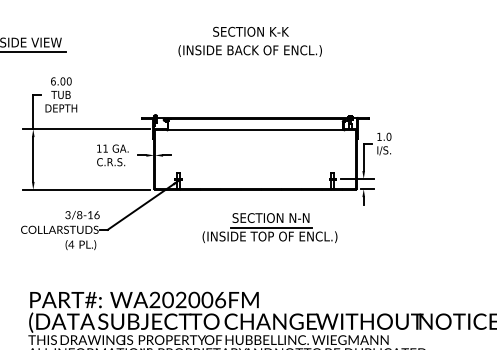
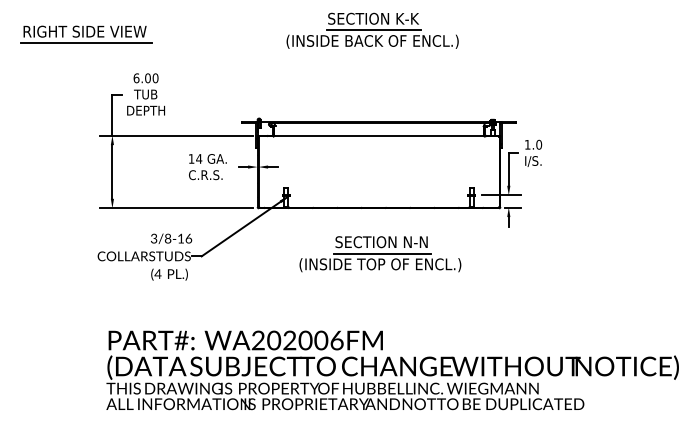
line: (250, 41) -> (373, 30), added
text: (105, 148) -> (199, 158), 11 -> 14
part: (270, 228) -> (380, 254), moved

